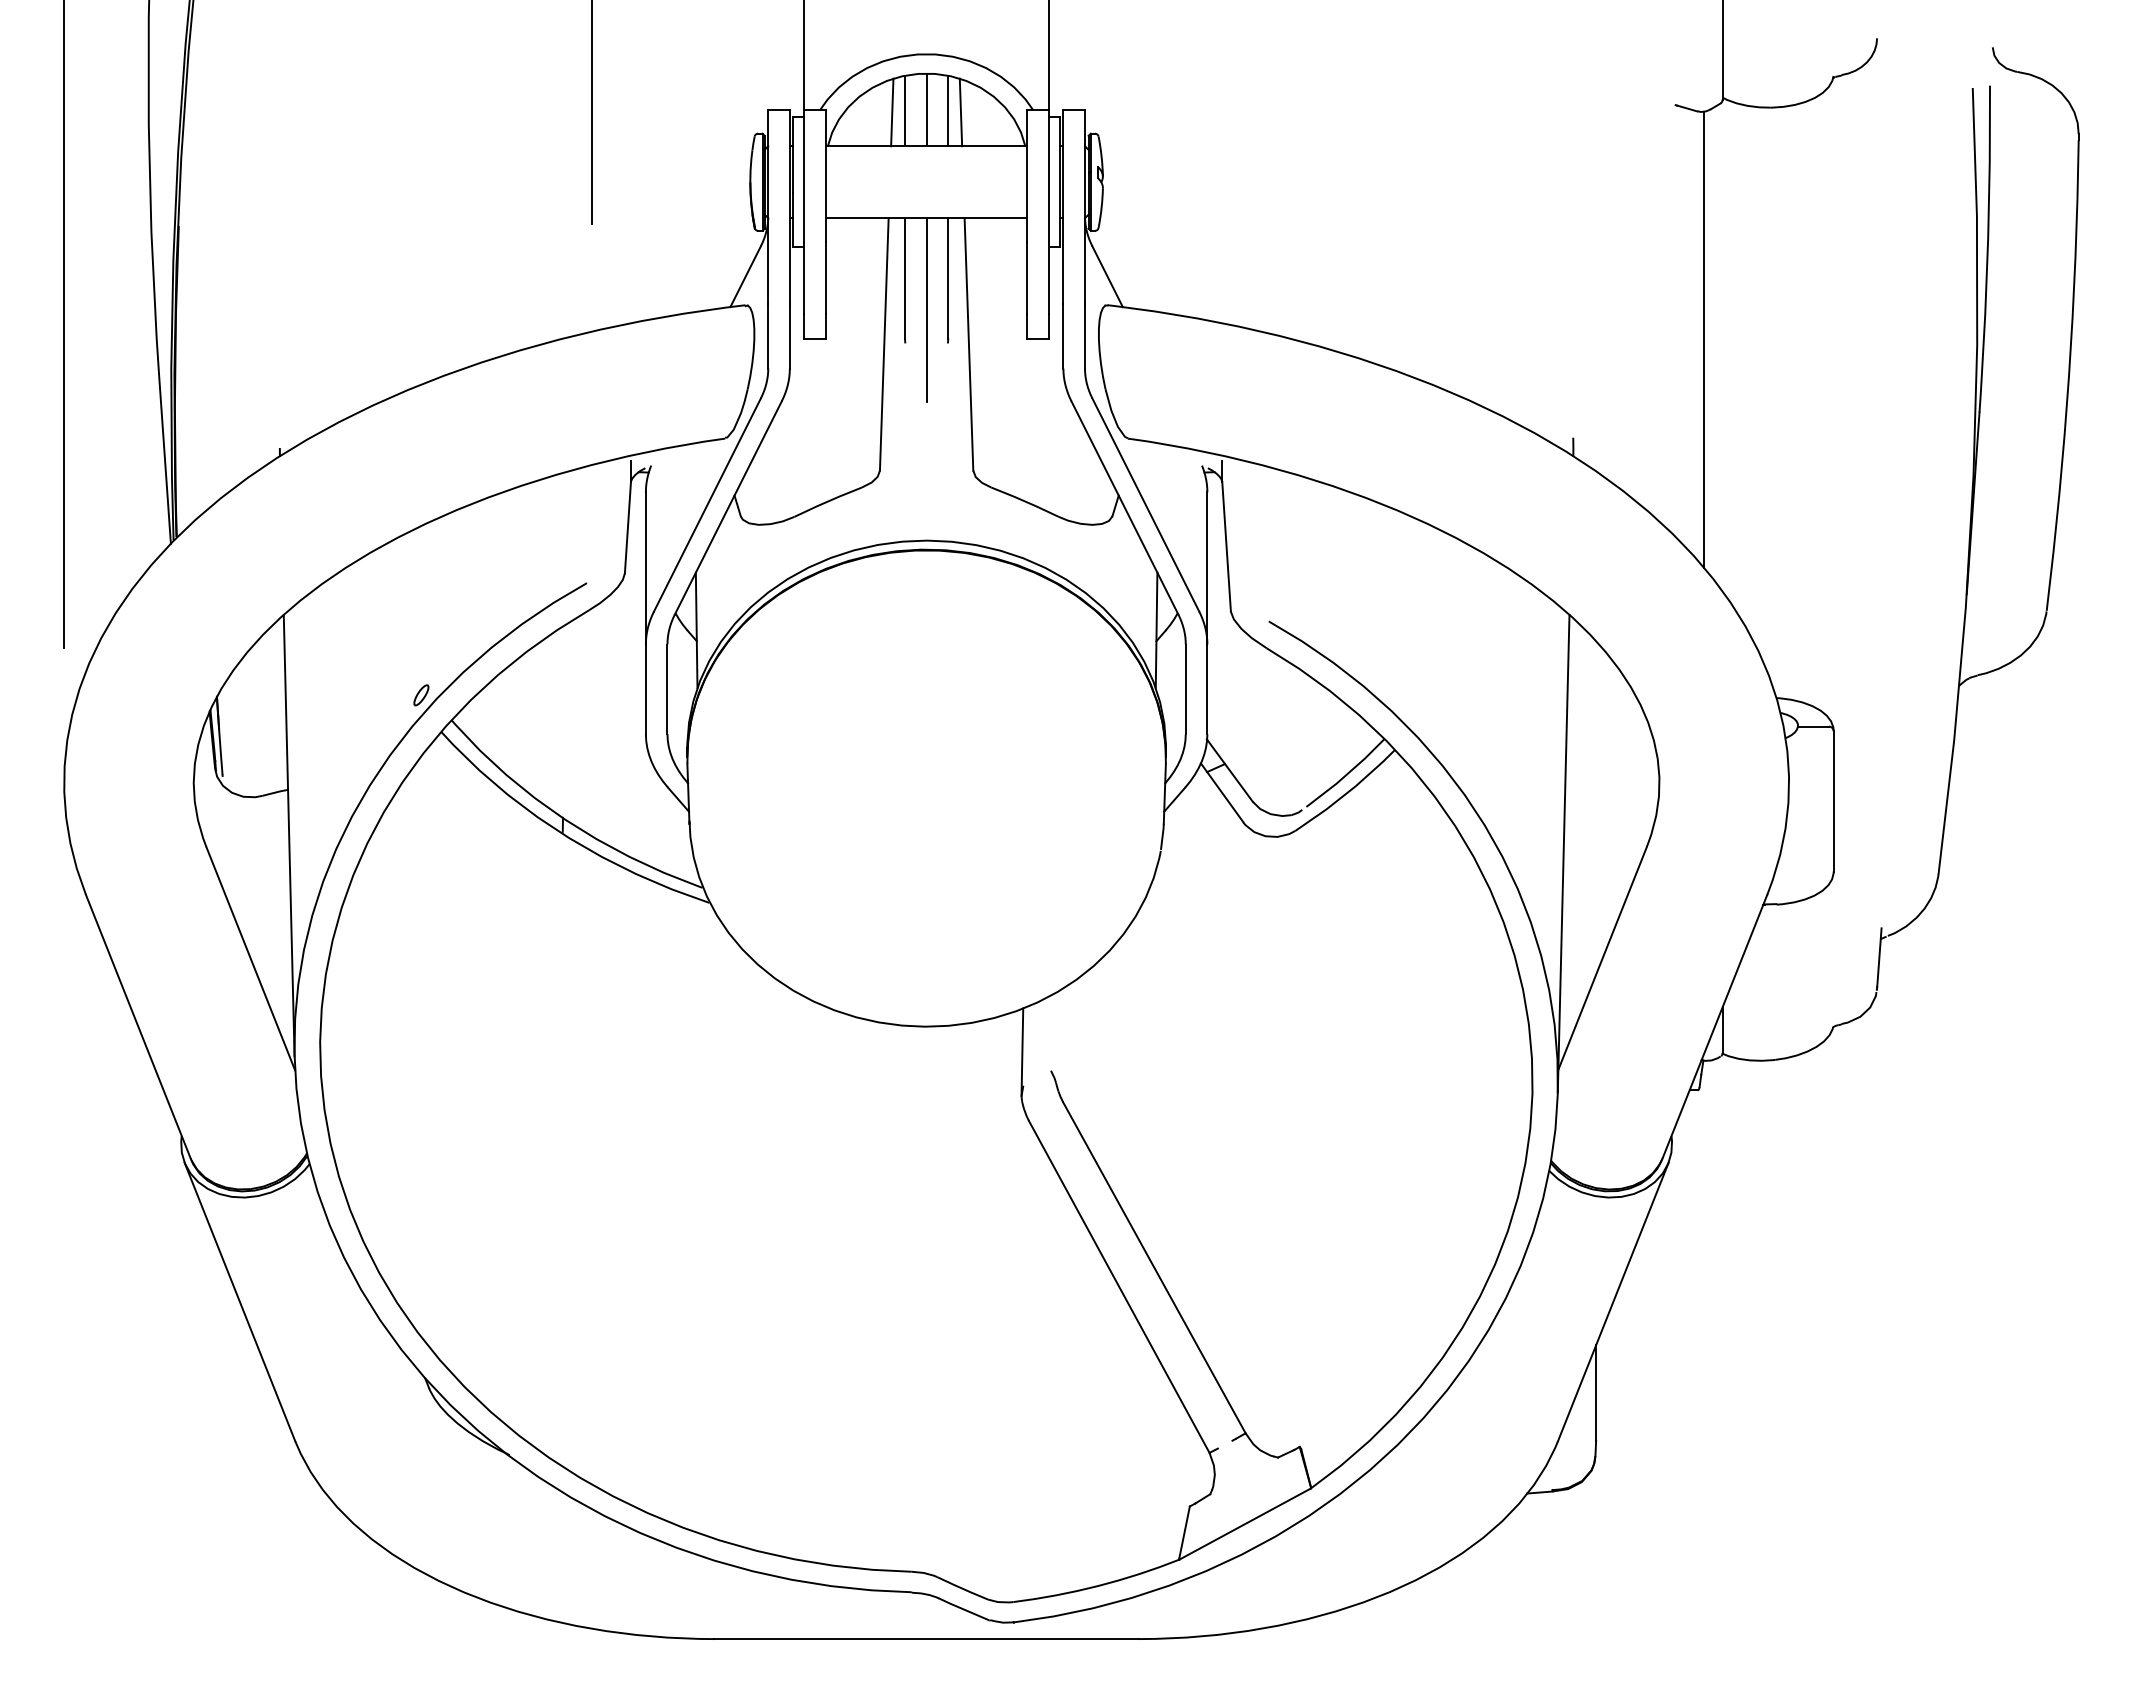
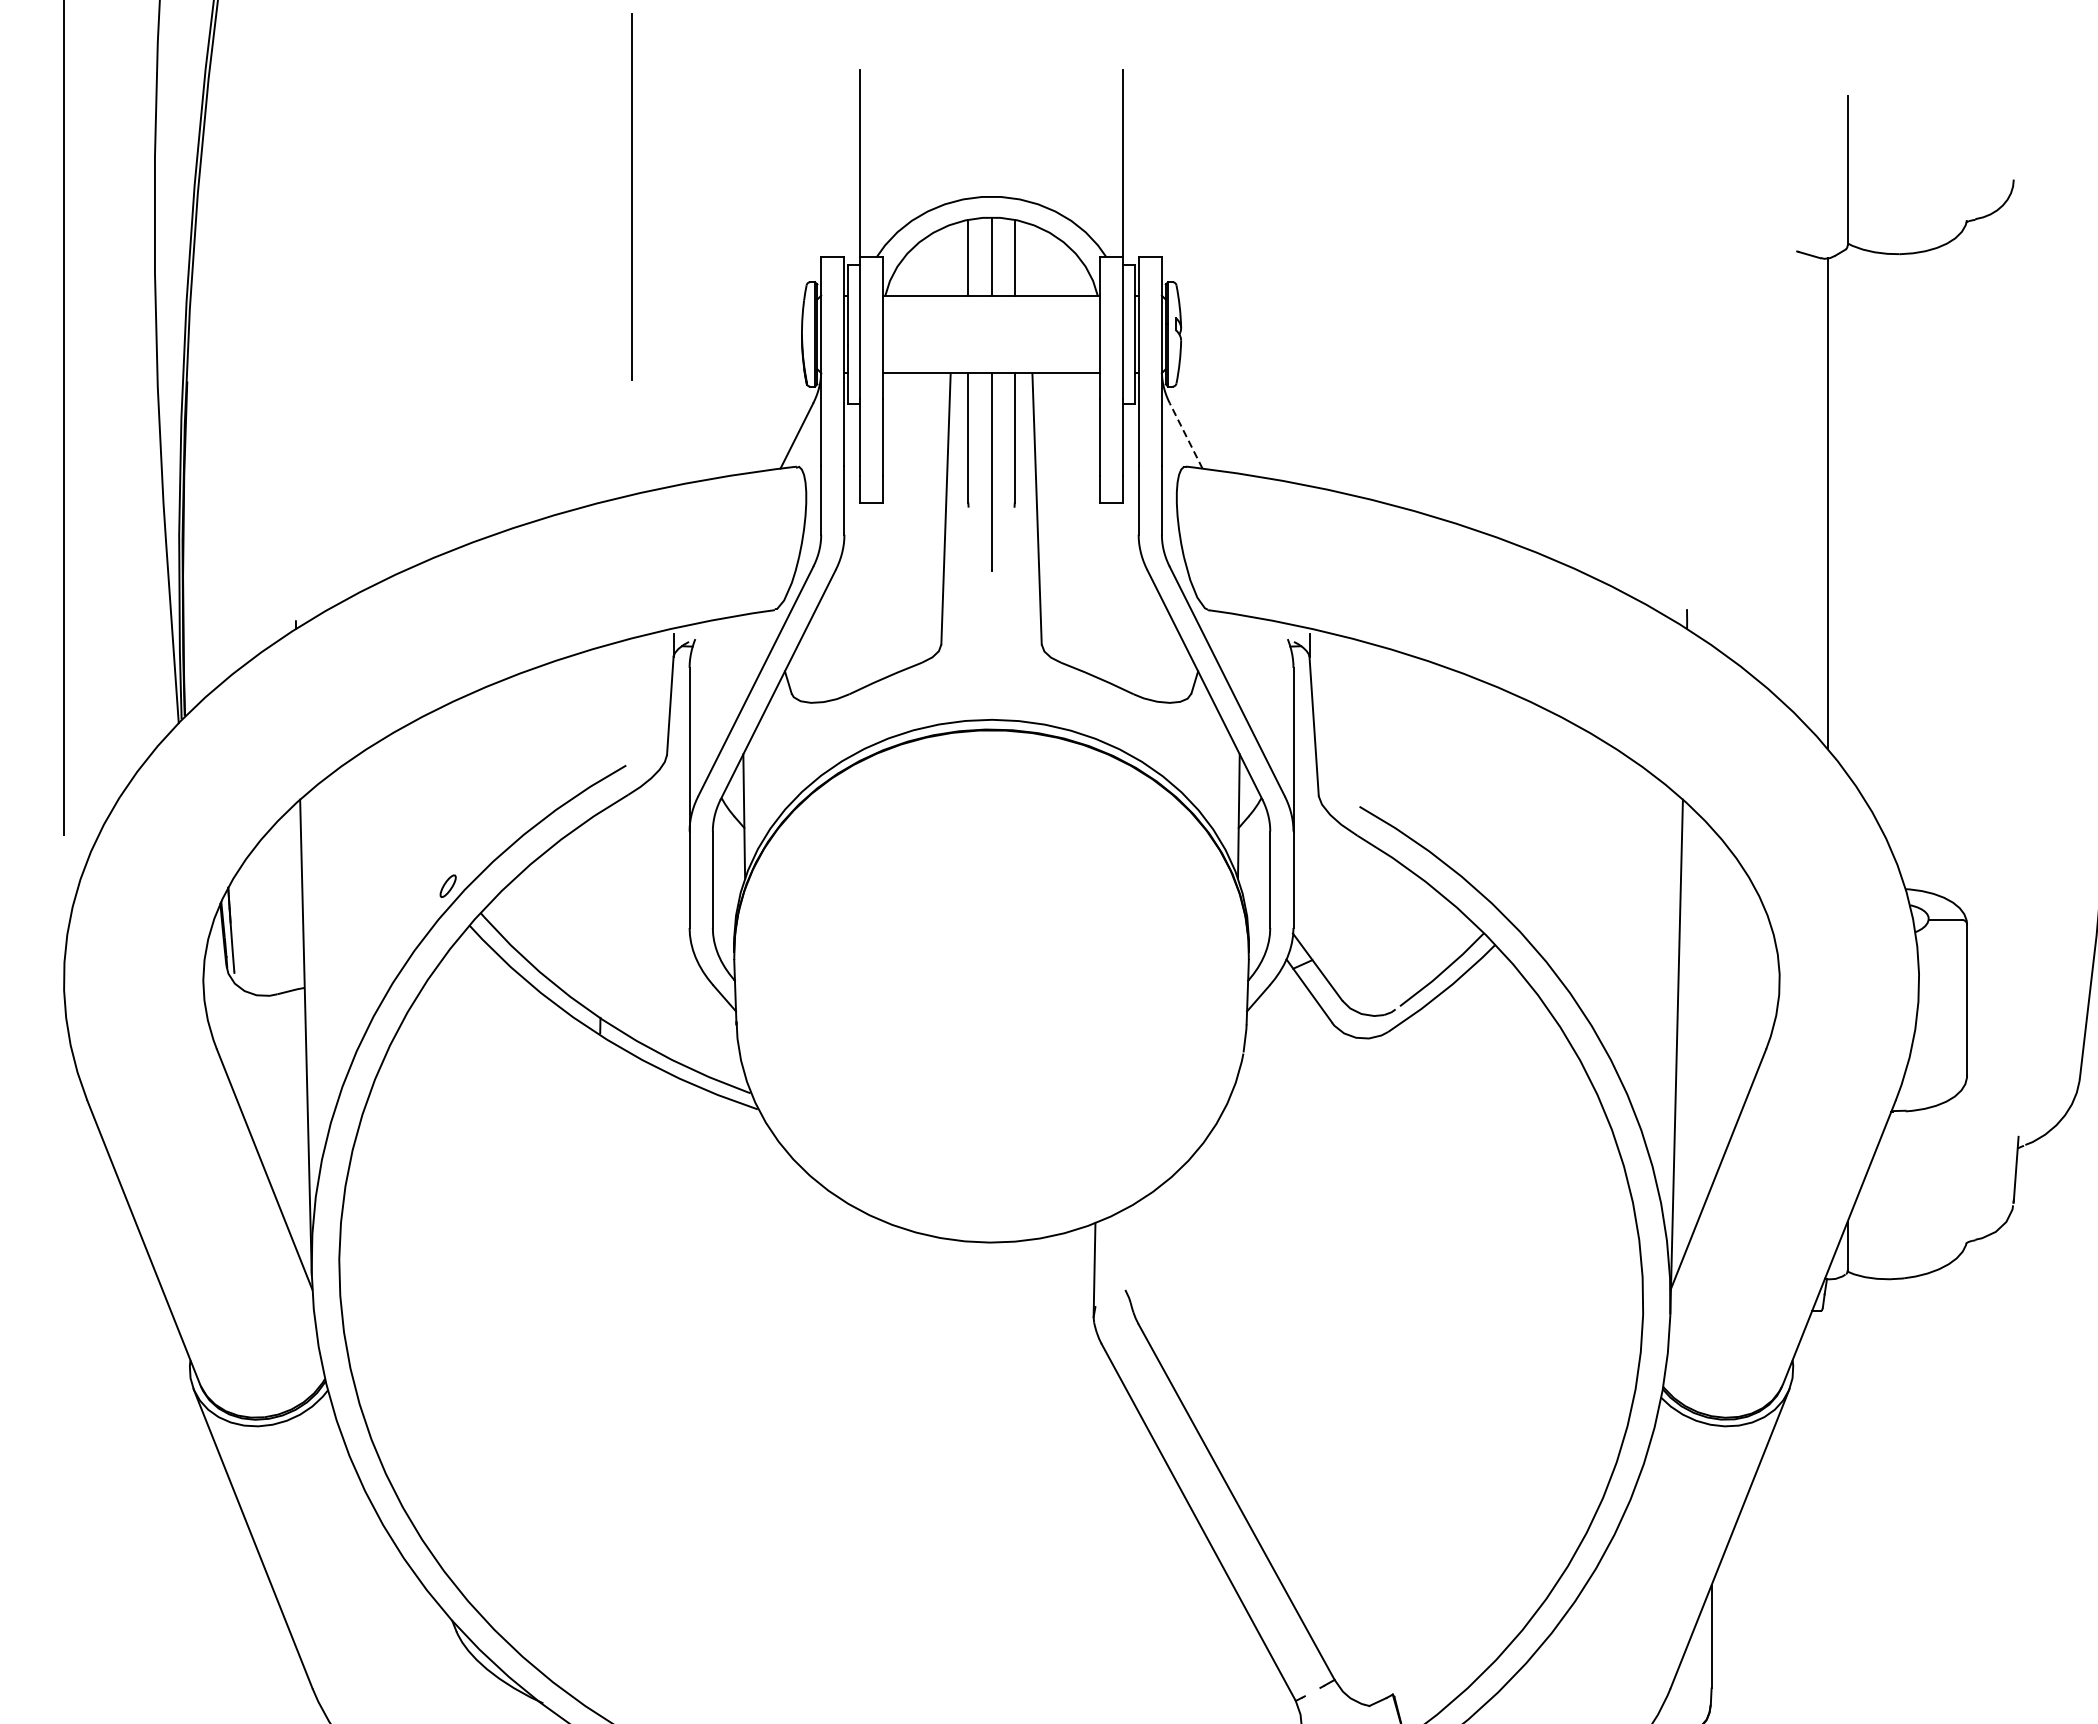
line: (892, 112) -> (954, 259), removed
line: (960, 112) -> (1027, 259), removed
line: (1107, 276) -> (1186, 435), solid -> dashed

